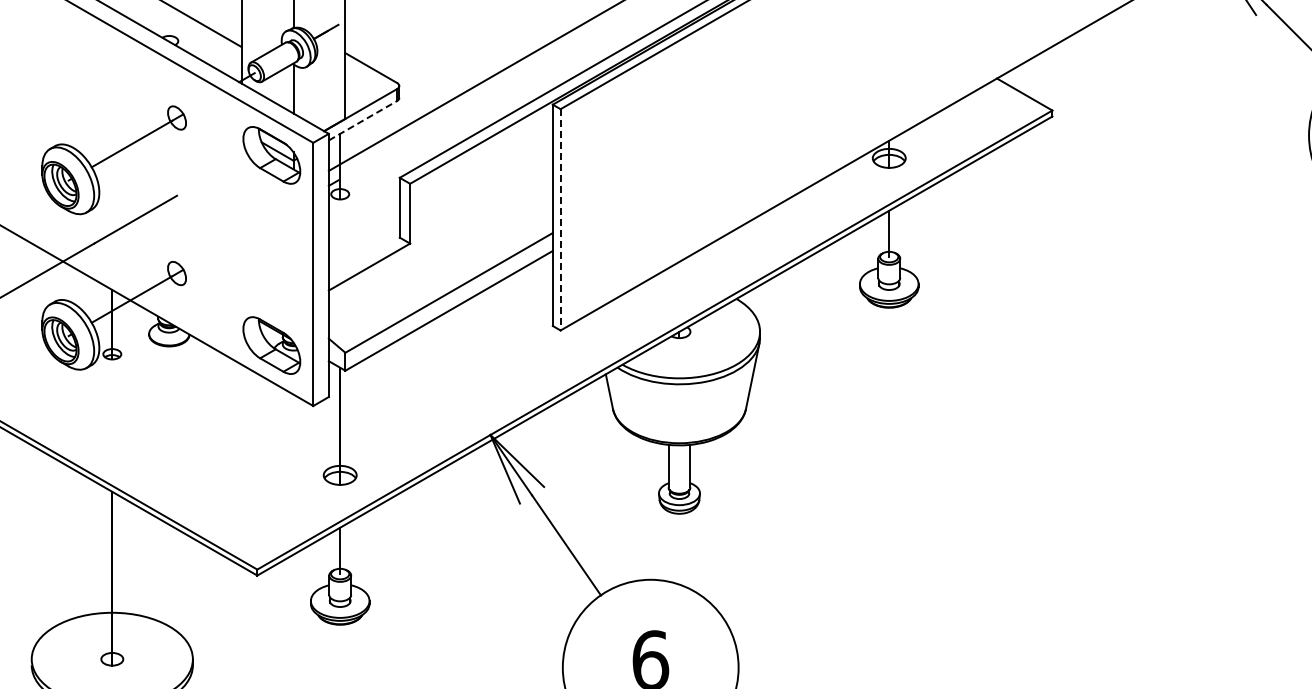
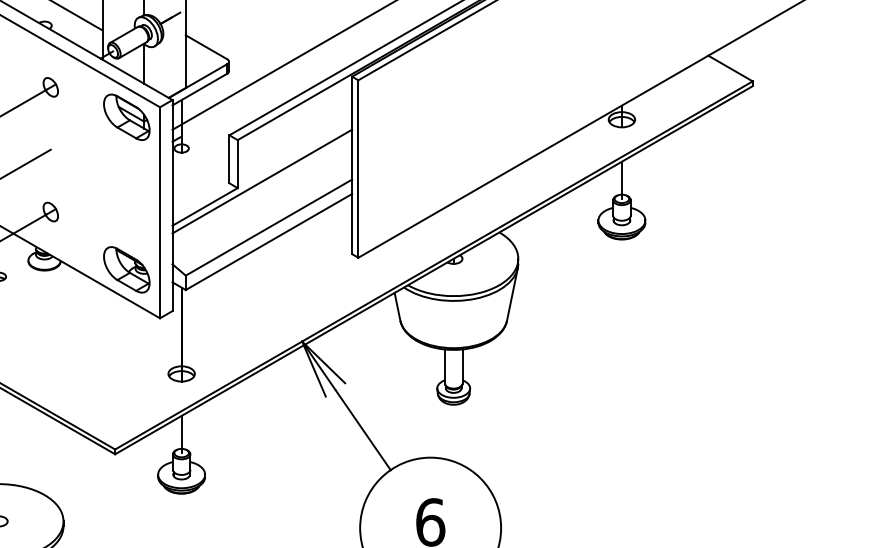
line: (363, 120) -> (200, 89), dashed -> solid
line: (560, 219) -> (358, 168), dashed -> solid
line: (440, 235) -> (262, 181), added

